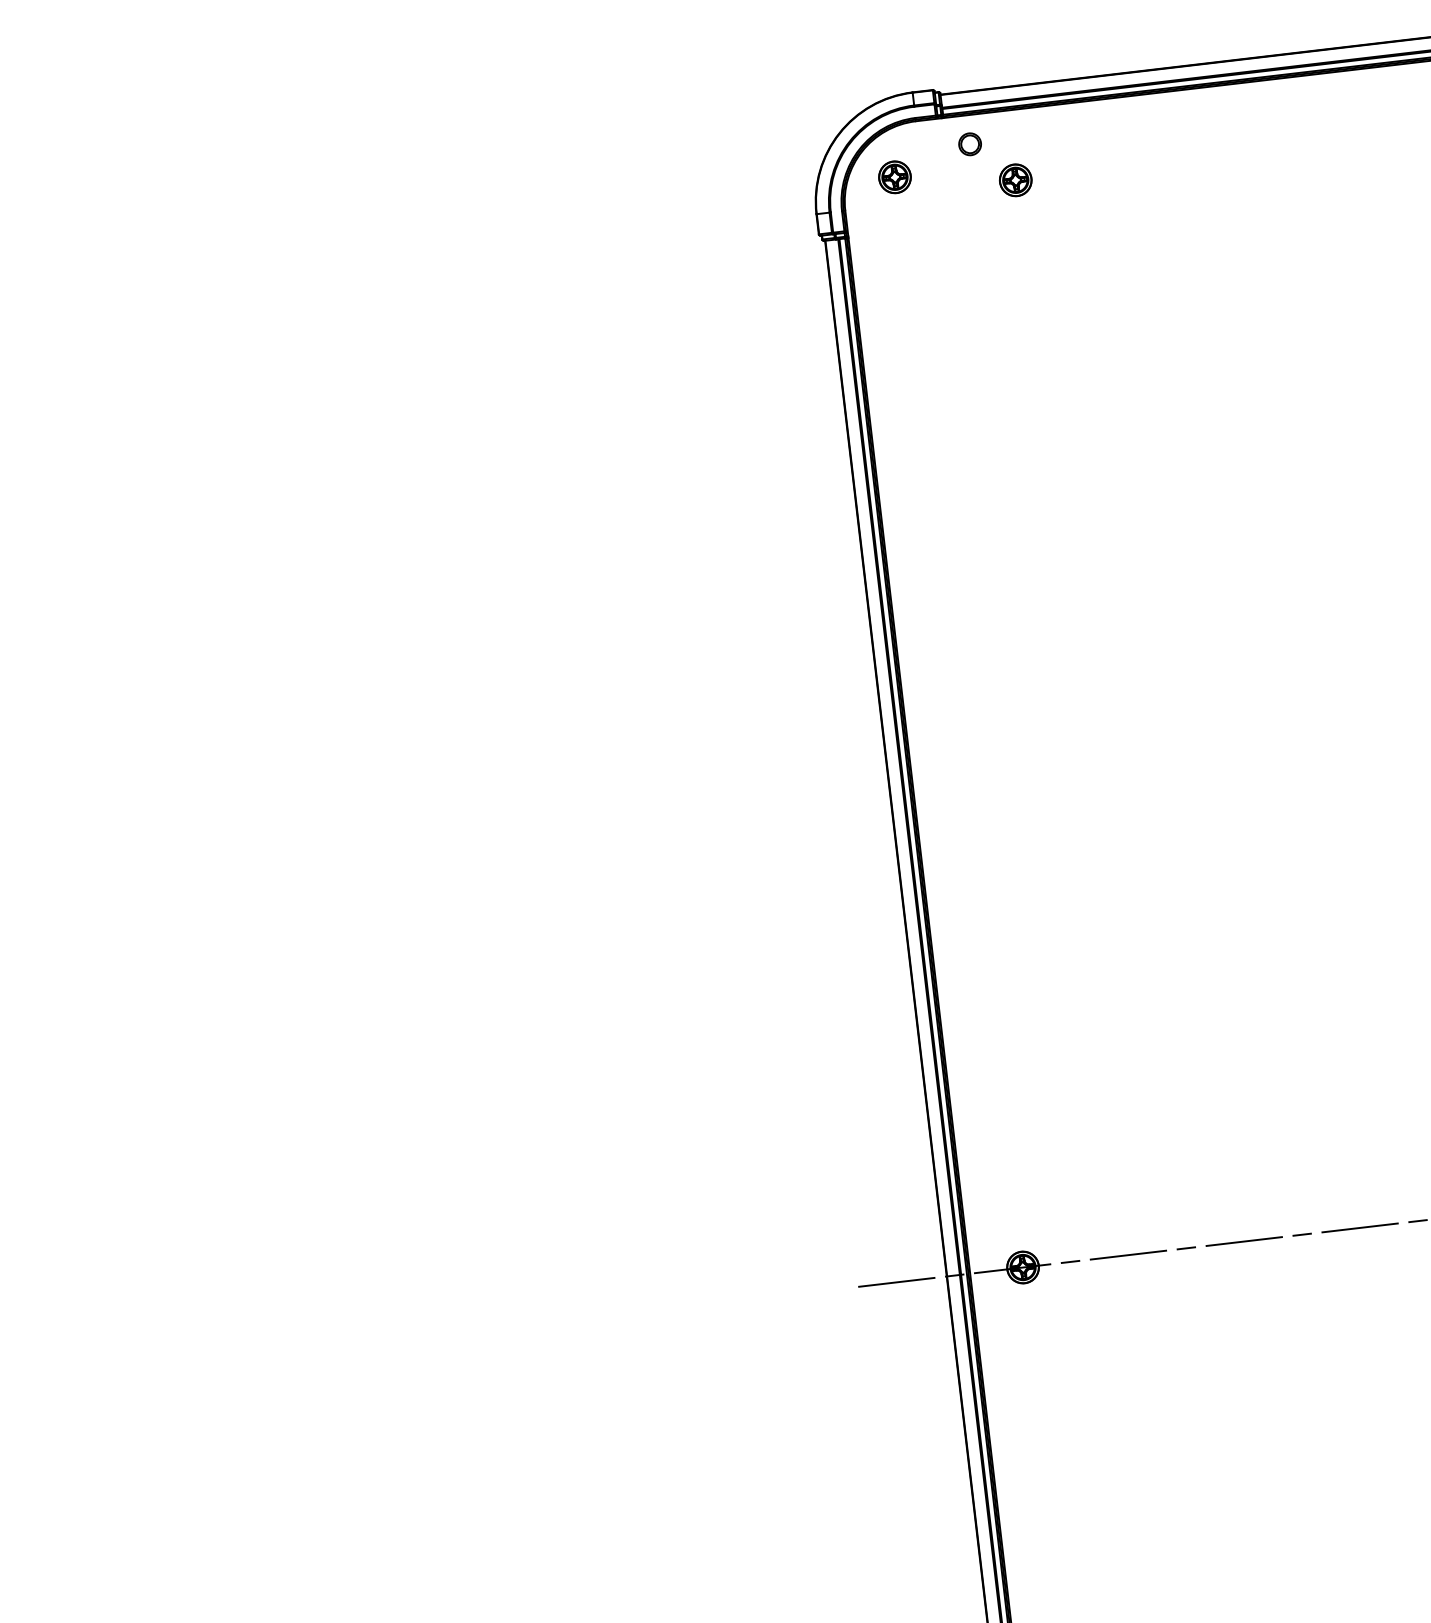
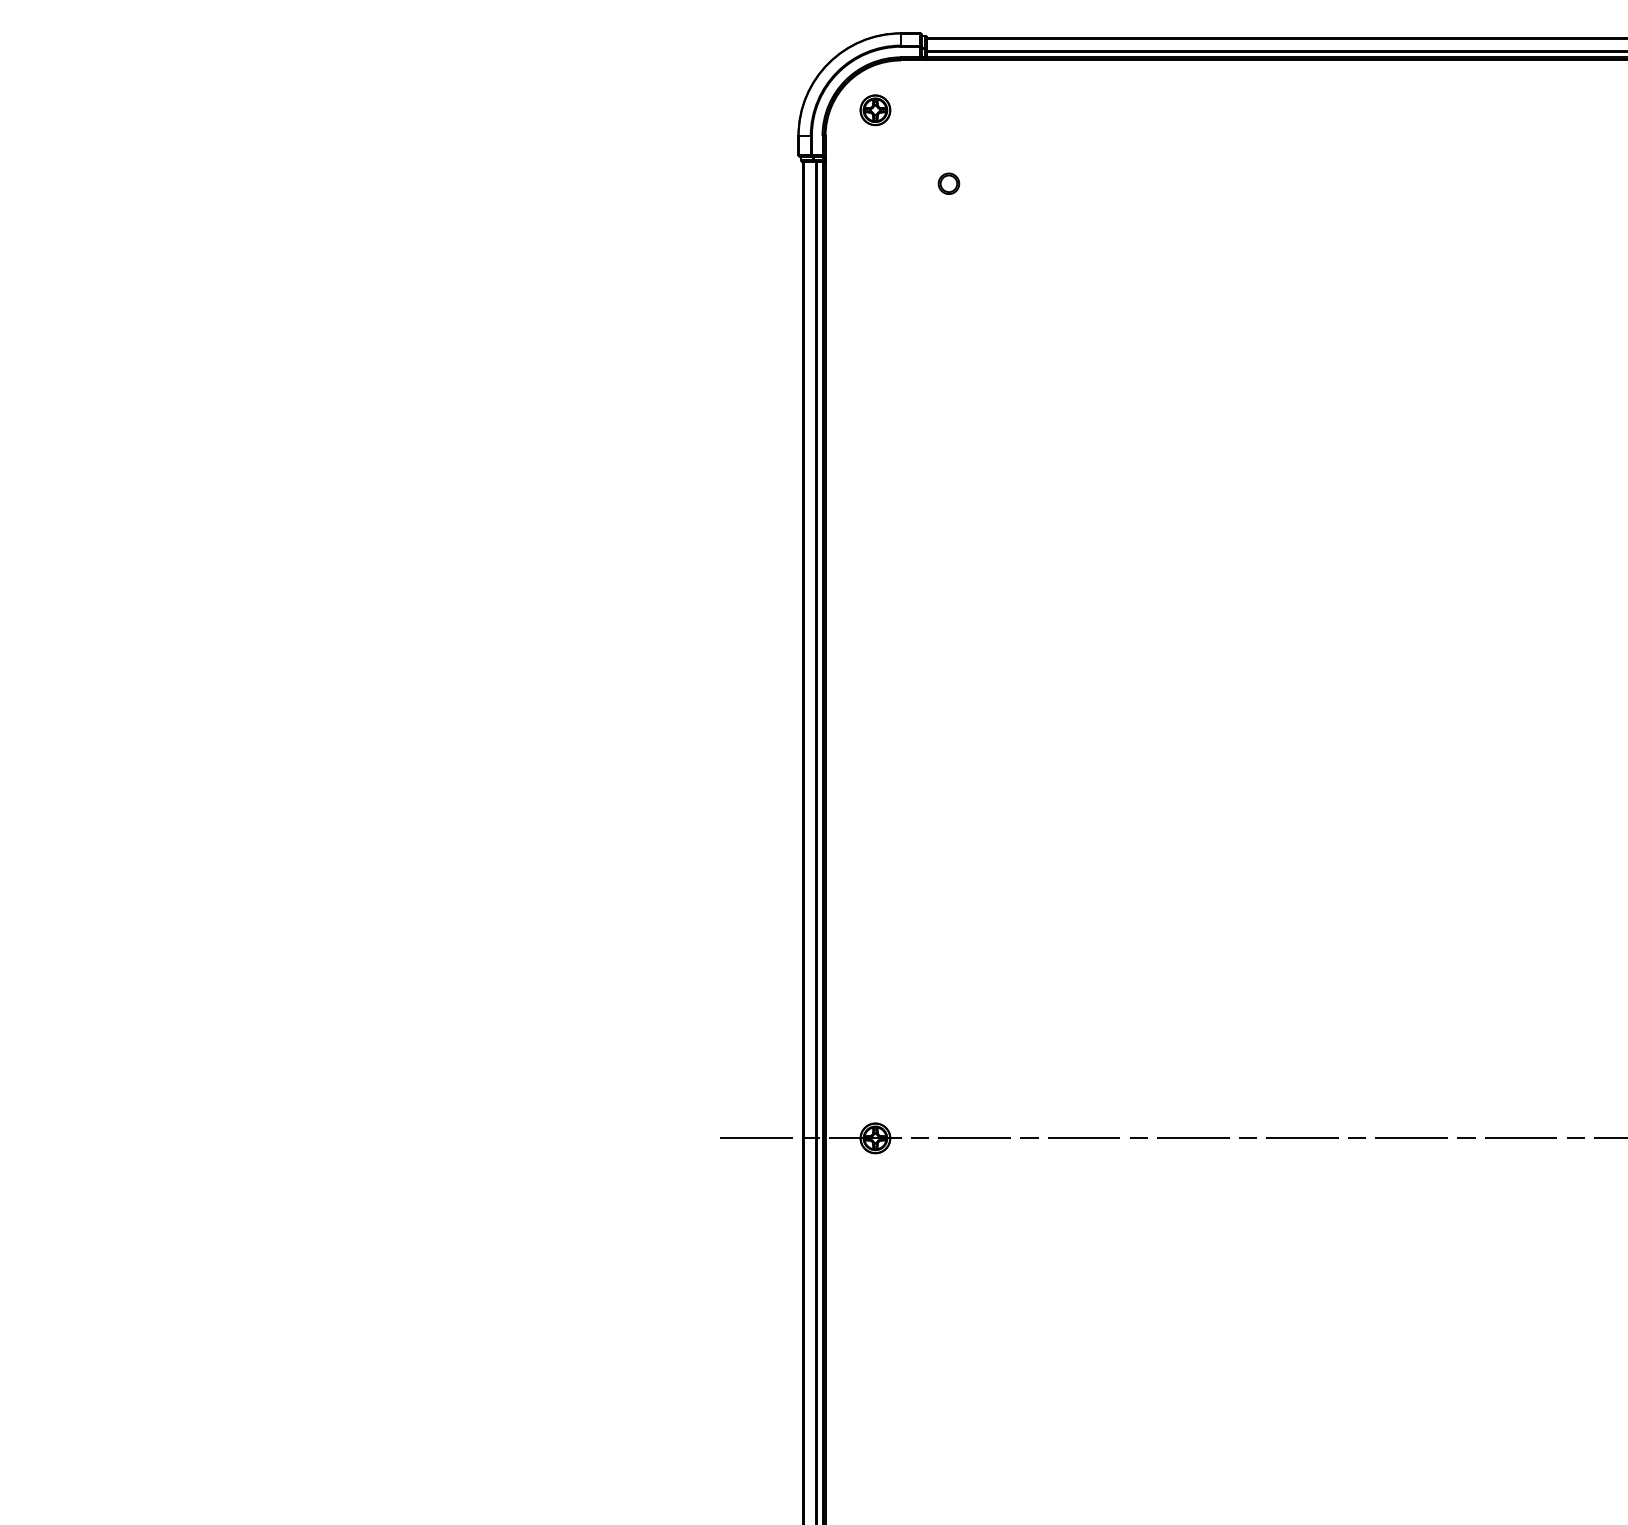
part: (969, 144) -> (948, 183), moved
part: (1015, 180) -> (987, 126), removed

